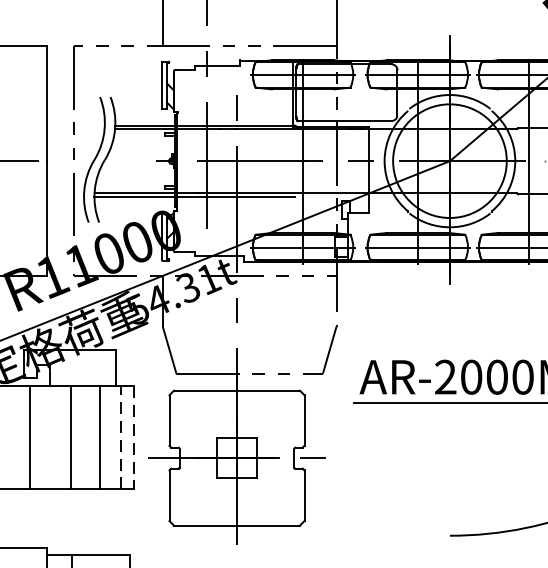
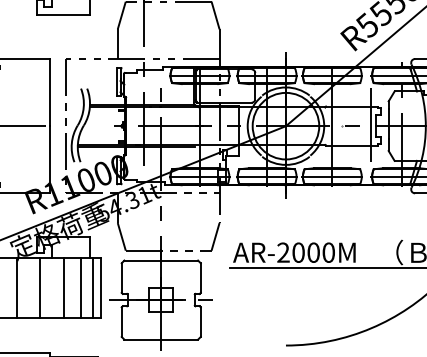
line: (121, 436) -> (93, 287), dashed -> solid
line: (133, 438) -> (100, 288), dashed -> solid

